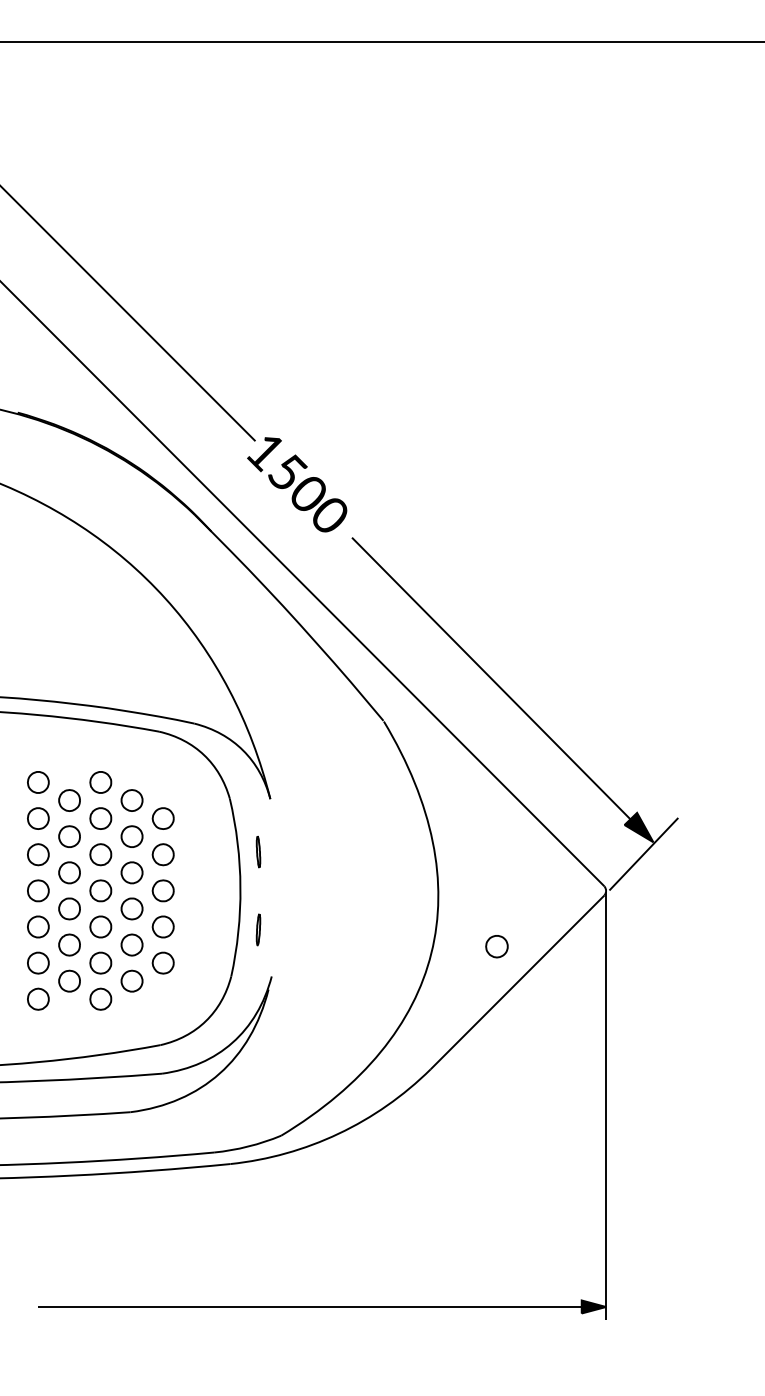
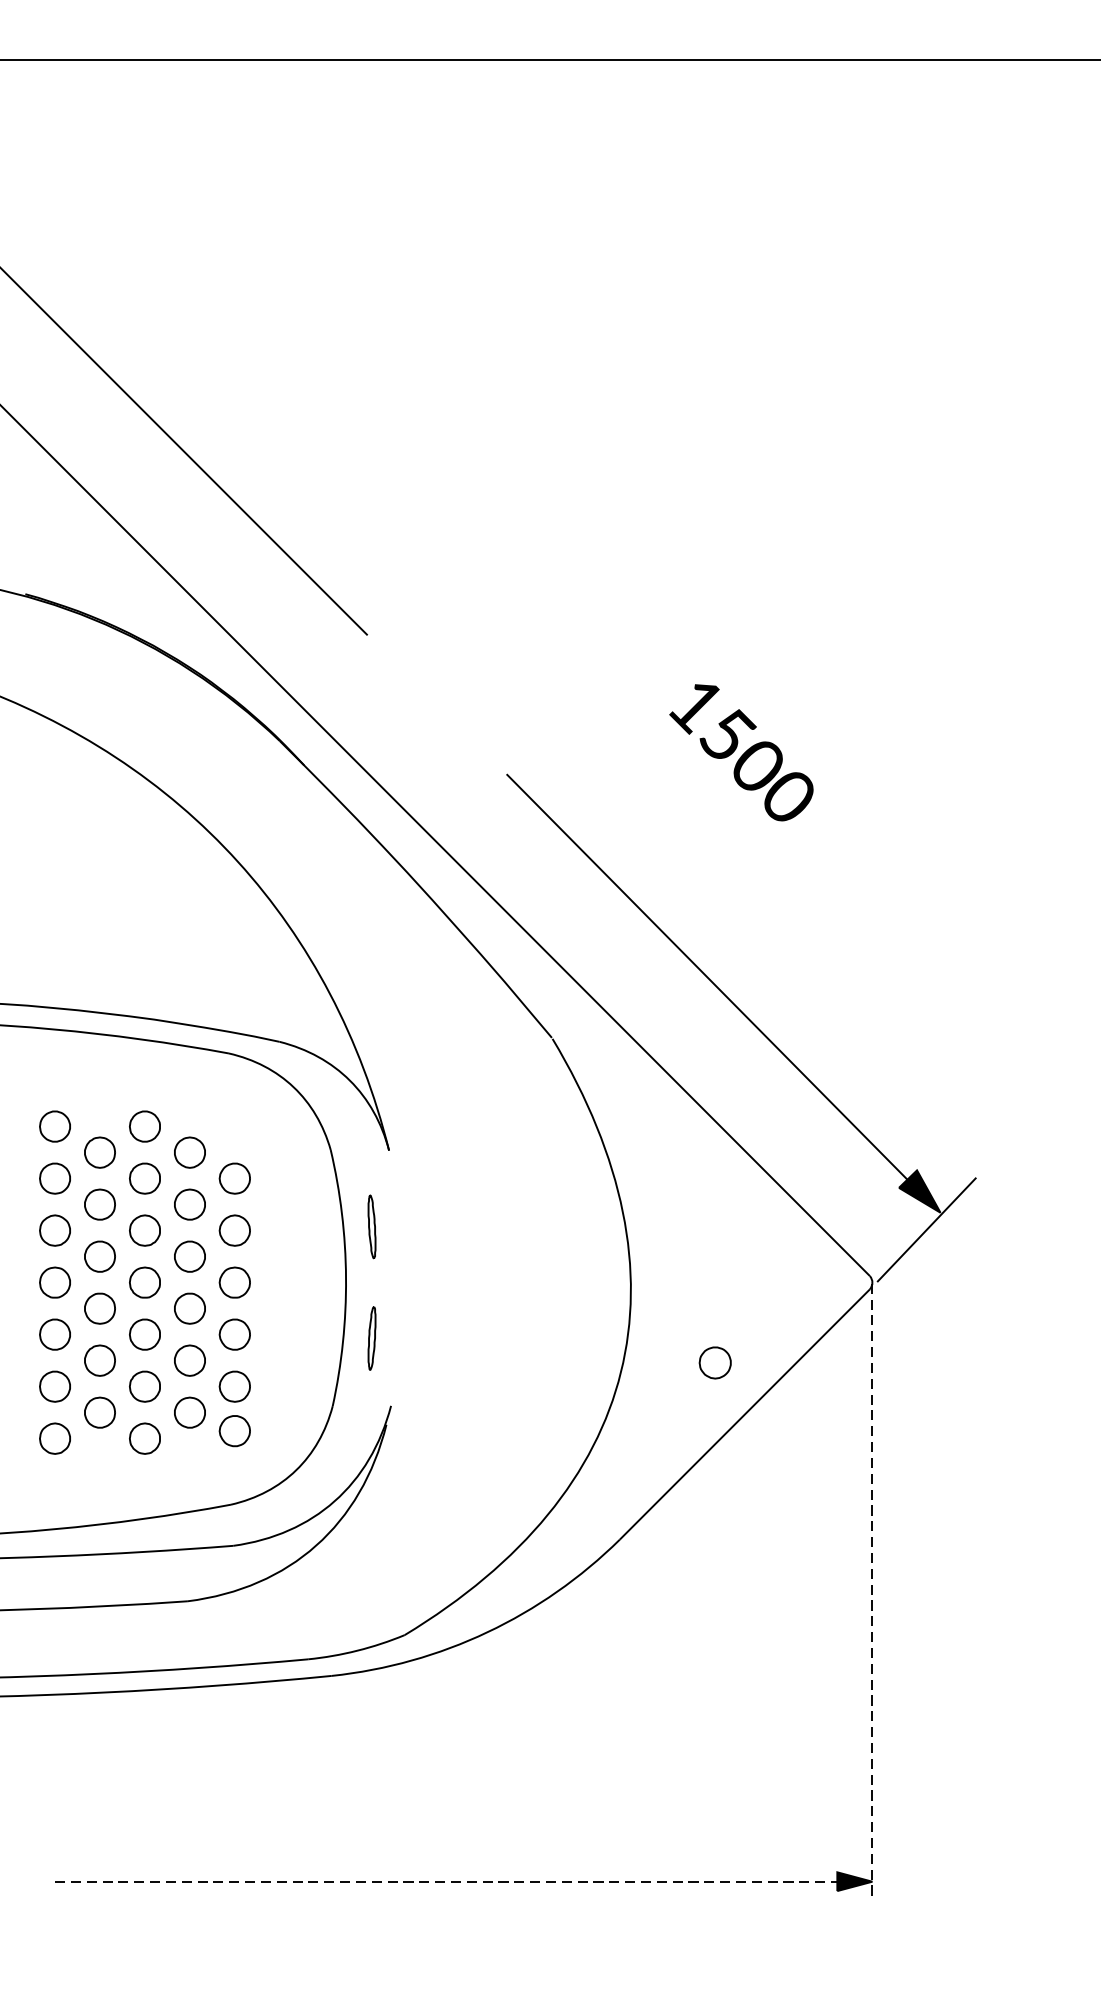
text: (297, 484) -> (741, 752), moved
part: (258, 851) -> (371, 1225), size x1.4
part: (258, 929) -> (371, 1338), size x1.4
part: (162, 993) -> (233, 1430), added
line: (606, 1106) -> (872, 1593), solid -> dashed
line: (314, 1307) -> (452, 1882), solid -> dashed

